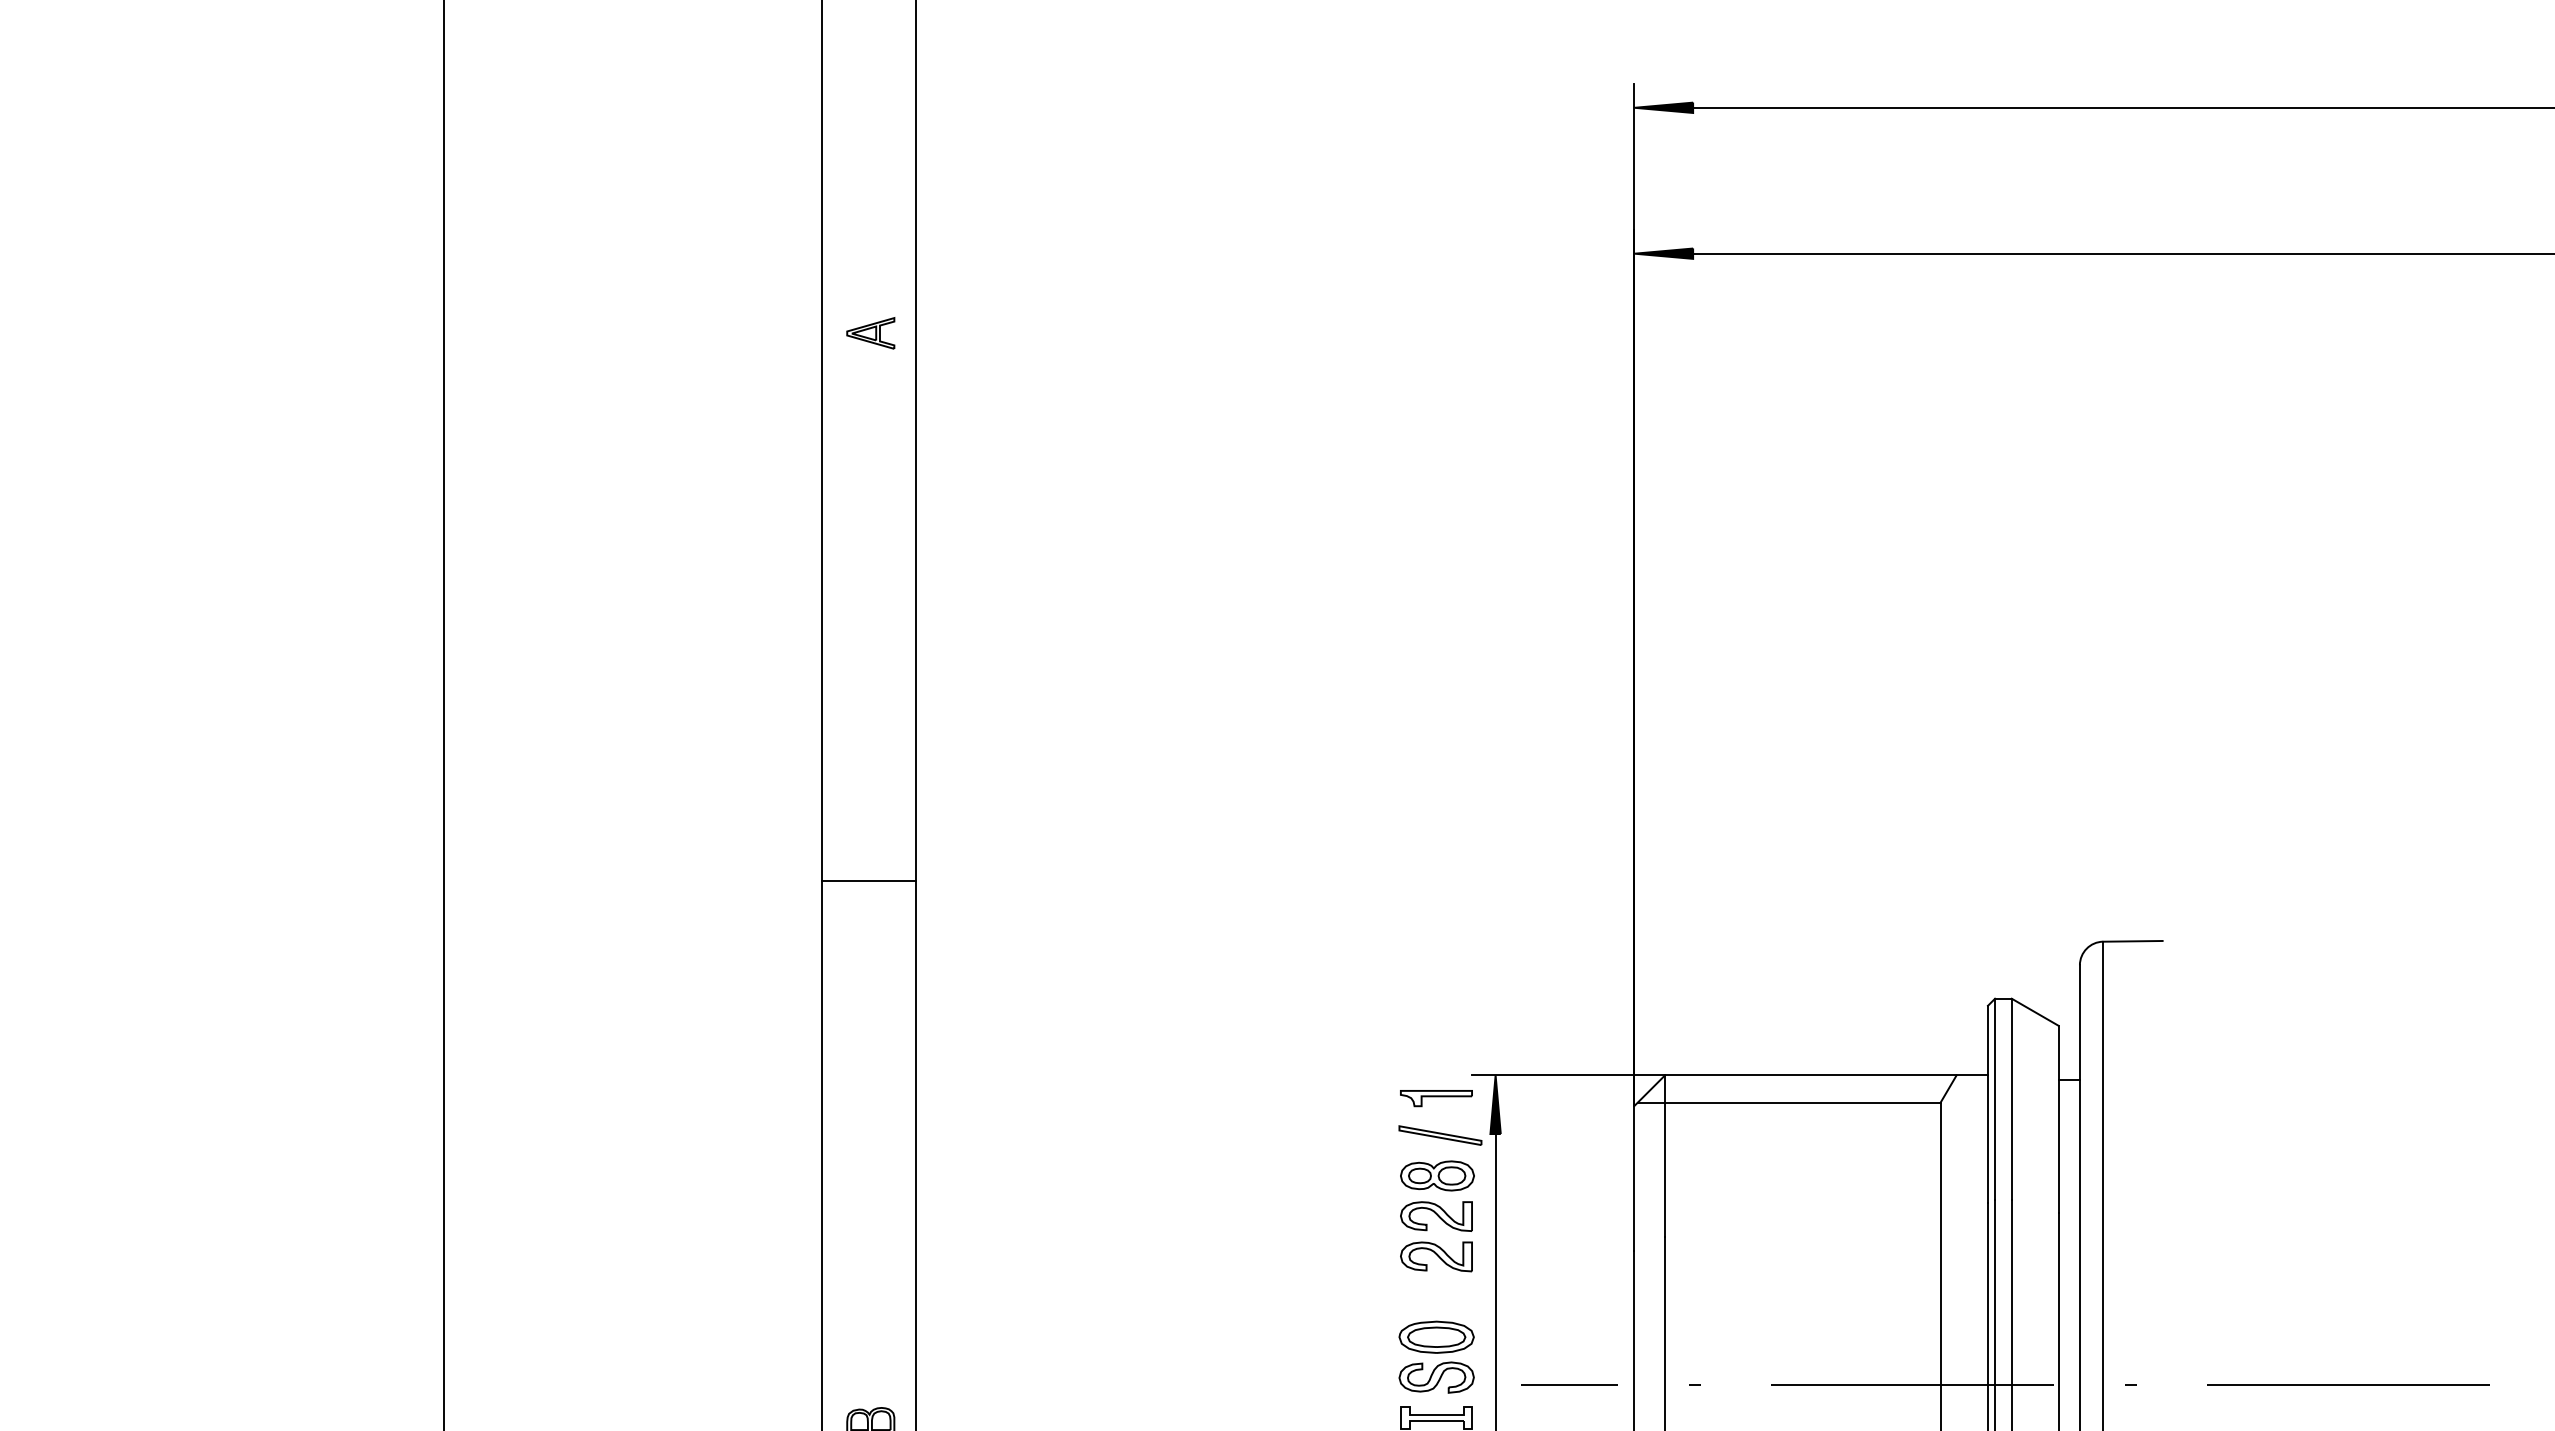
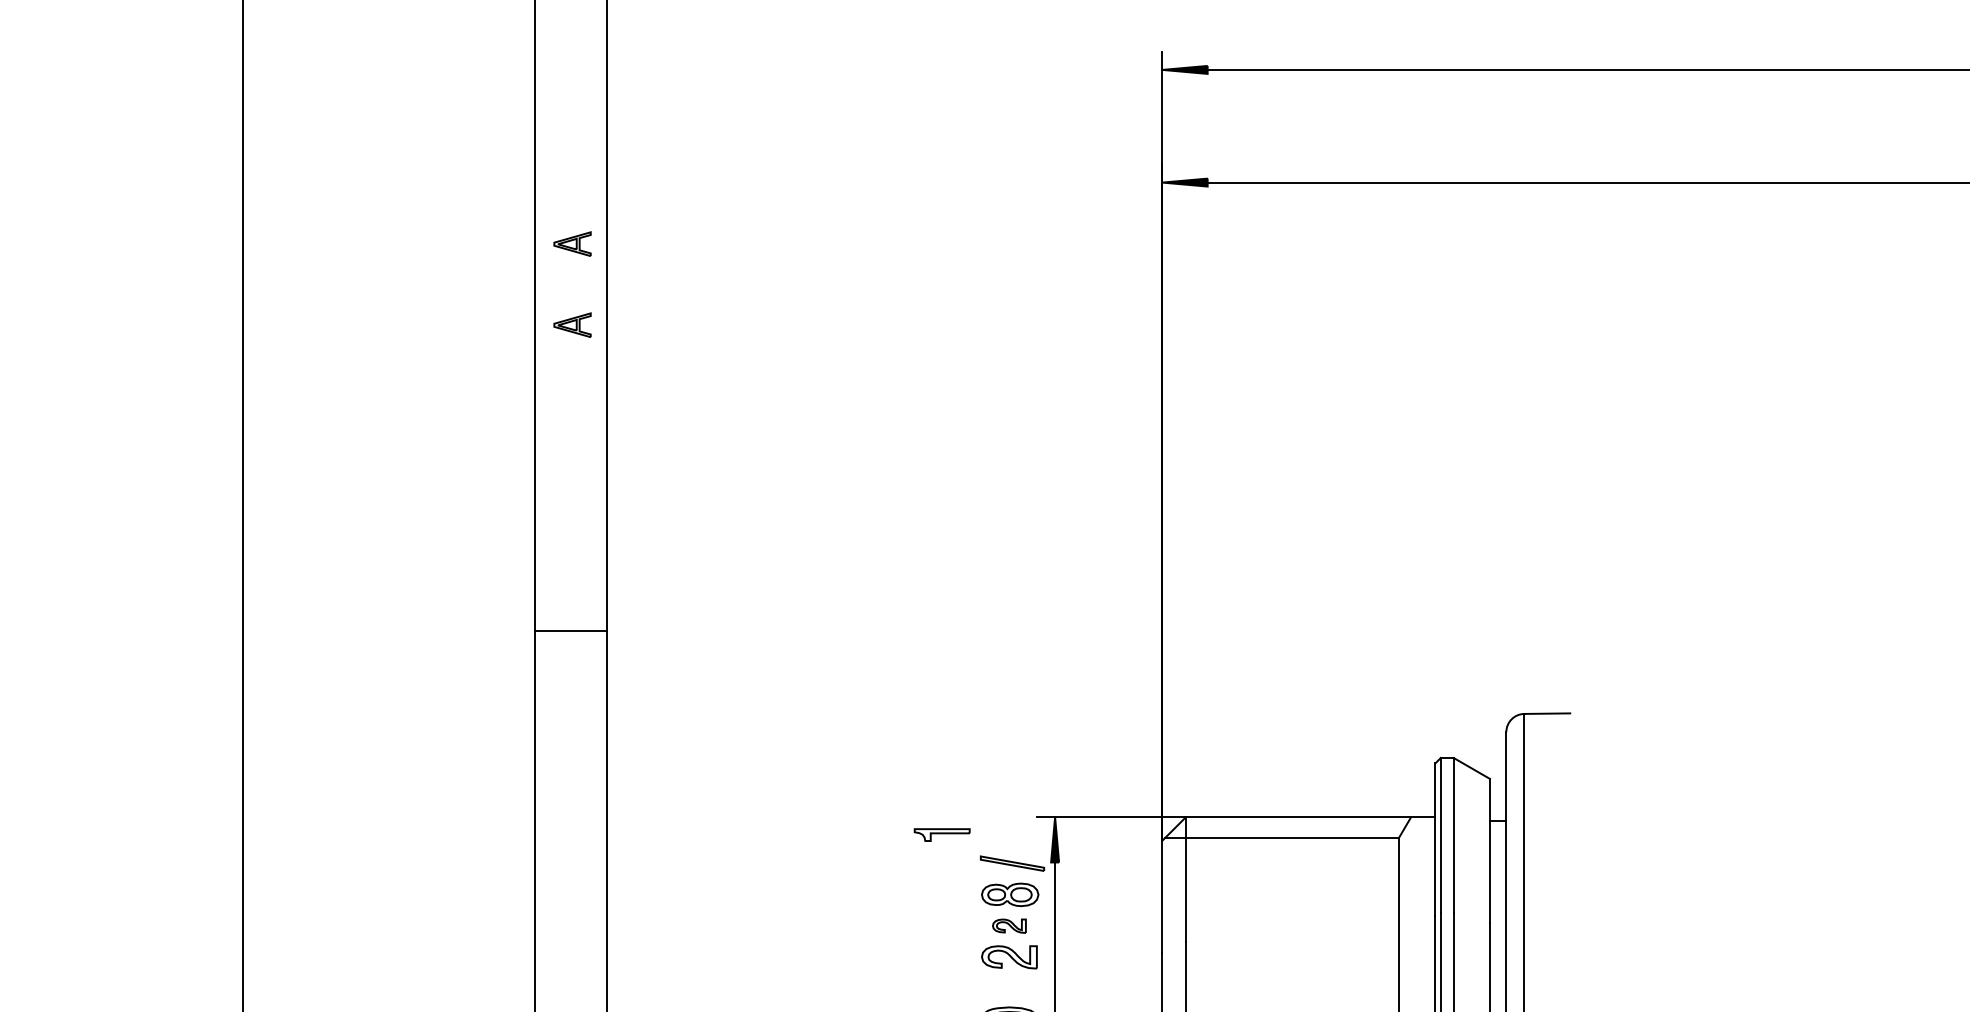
part: (870, 438) -> (572, 325), added
line: (868, 881) -> (570, 631), moved
part: (1436, 1098) -> (942, 835), moved
part: (1436, 1216) -> (1009, 926), size x0.6

